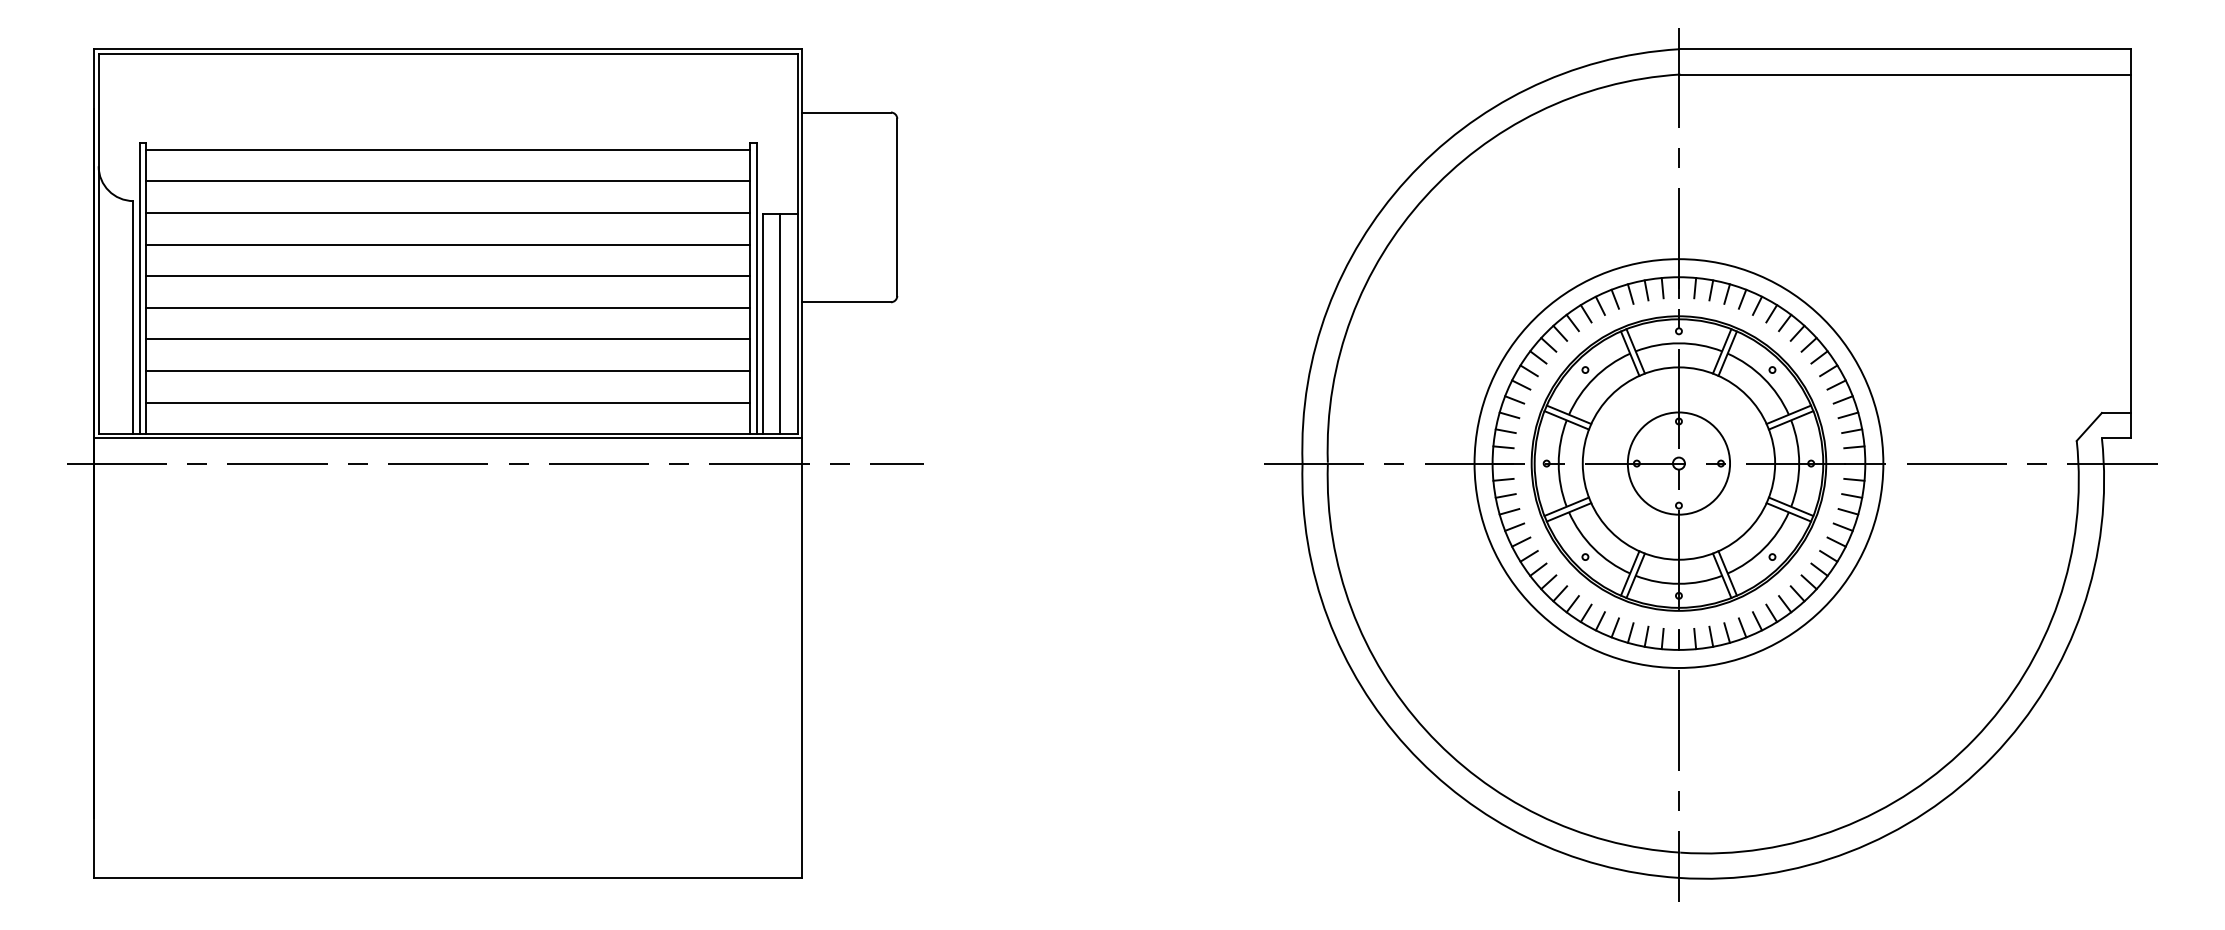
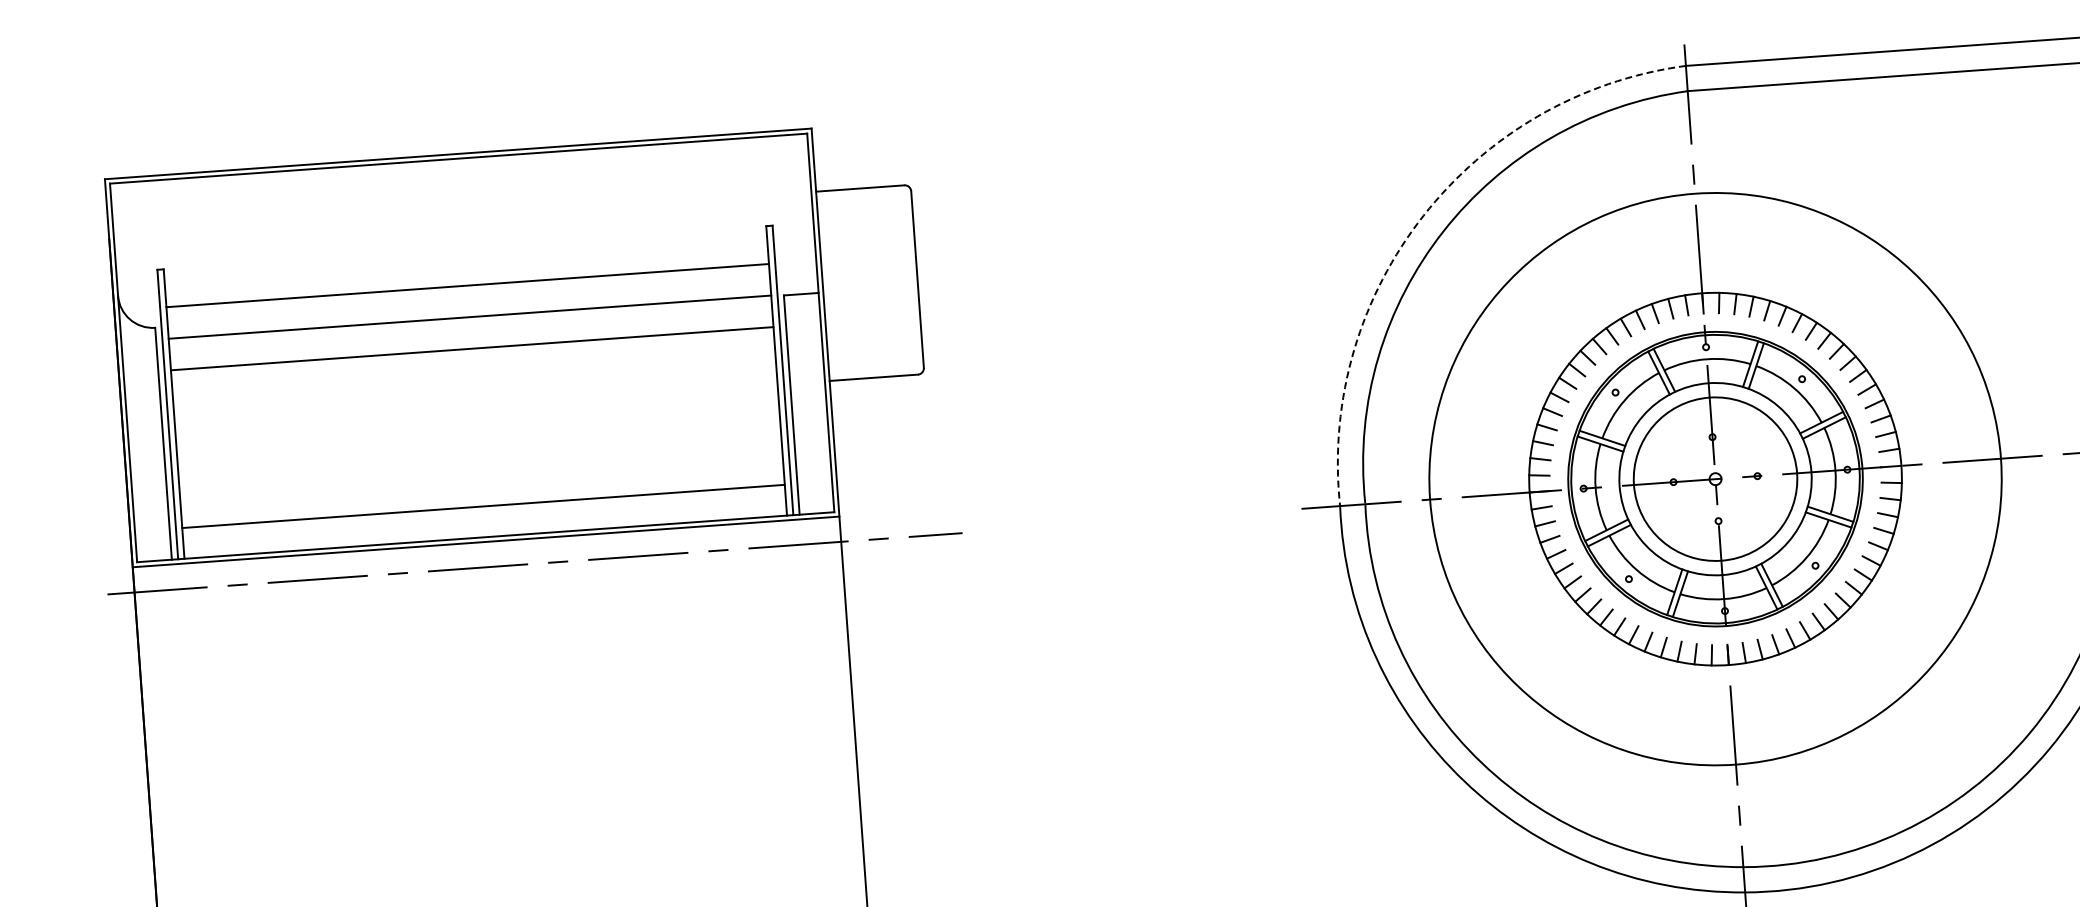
line: (448, 149) -> (465, 253), removed
arc: (1406, 179) -> (1423, 215), solid -> dashed
line: (448, 276) -> (474, 380), removed
line: (448, 307) -> (477, 411), removed
line: (780, 323) -> (809, 403), removed
line: (448, 339) -> (479, 443), removed
line: (448, 371) -> (481, 475), removed
circle: (1678, 463) -> (1715, 479), size x1.4
circle: (1678, 463) -> (1715, 479), size x1.6

